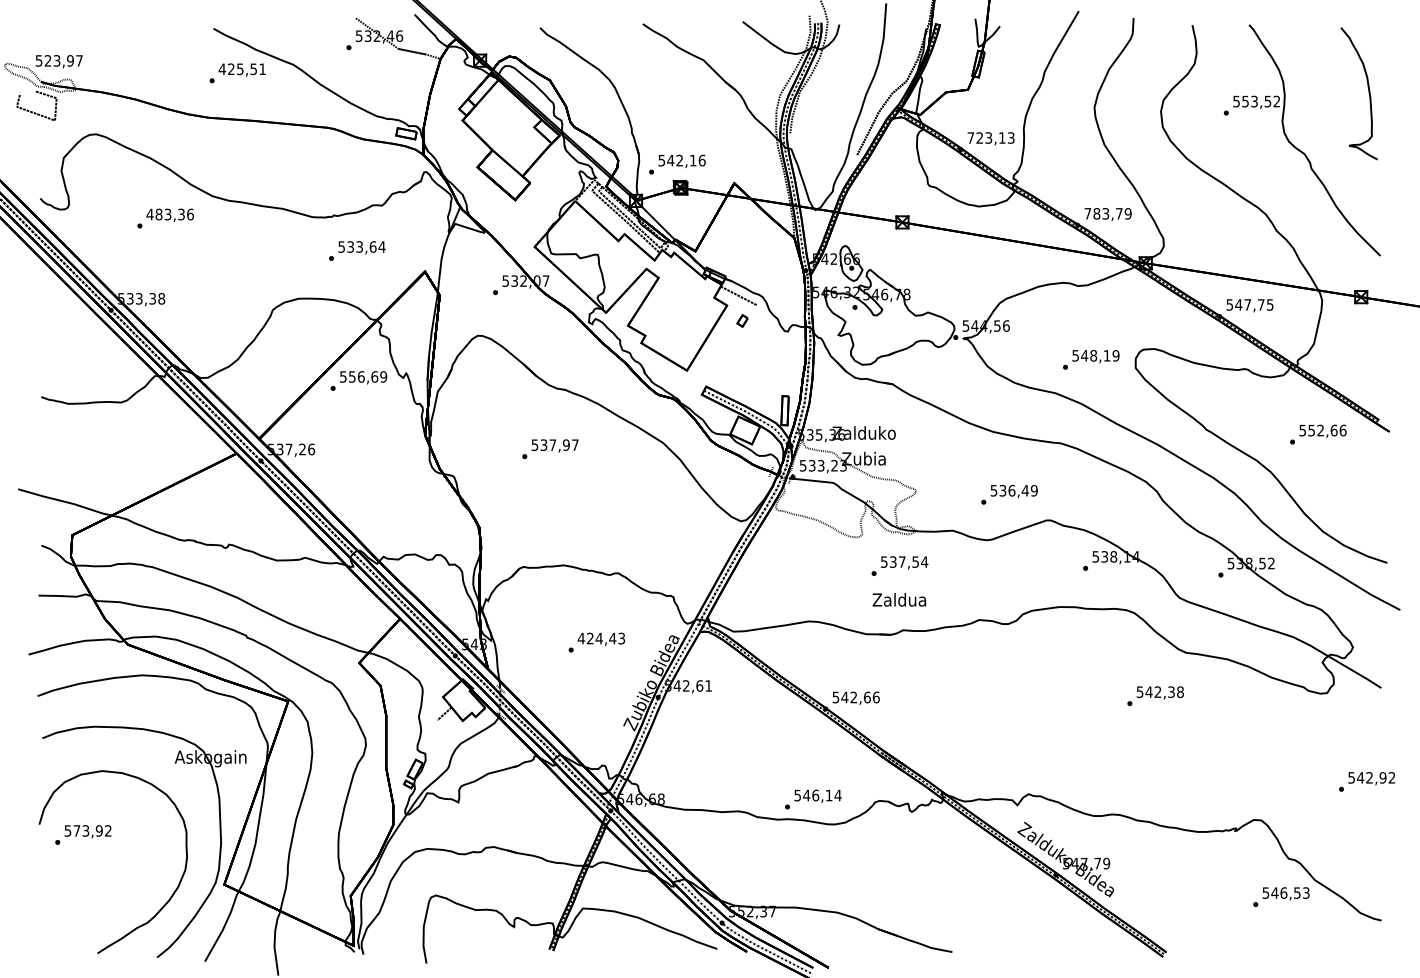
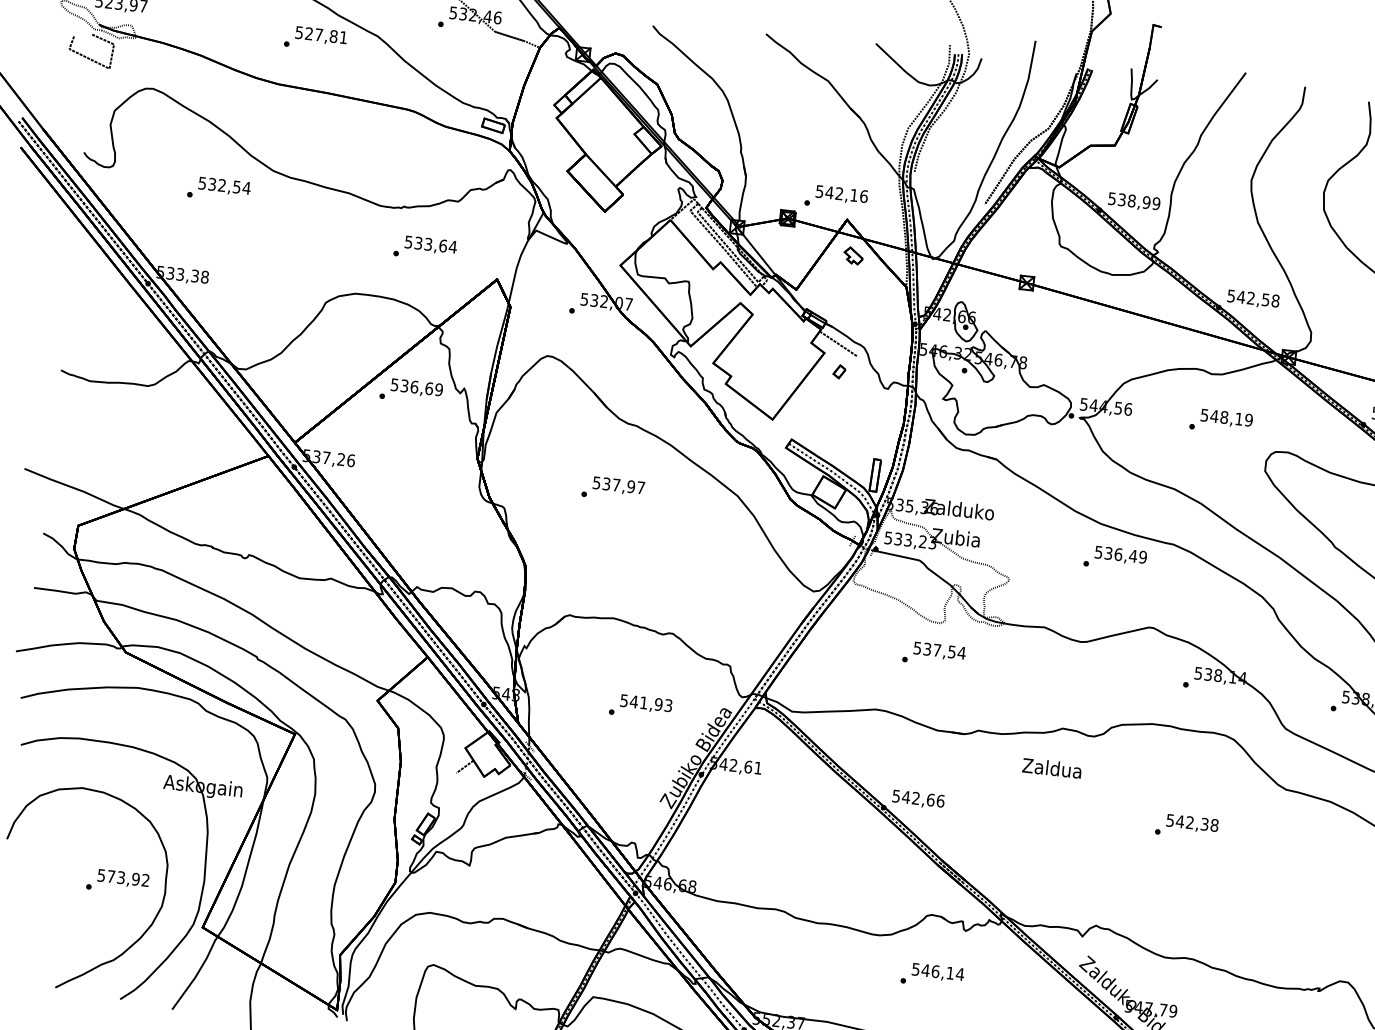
text: (237, 69) -> (315, 34), 425,51 -> 527,81
text: (990, 137) -> (1133, 200), 723,13 -> 538,99
text: (677, 164) -> (836, 197), moved
text: (1107, 213) -> (1252, 298), 783,79 -> 542,58
text: (169, 214) -> (223, 185), 483,36 -> 532,54
part: (743, 214) -> (853, 255), added
text: (1091, 359) -> (1221, 421), moved
text: (352, 376) -> (404, 385), 556,69 -> 536,69
text: (1009, 494) -> (1115, 558), moved
text: (899, 565) -> (933, 653), moved
text: (899, 599) -> (1052, 767), moved
text: (596, 638) -> (640, 702), 424,43 -> 541,93
text: (1155, 696) -> (1186, 827), moved
text: (813, 799) -> (932, 975), moved
text: (83, 834) -> (118, 881), moved

